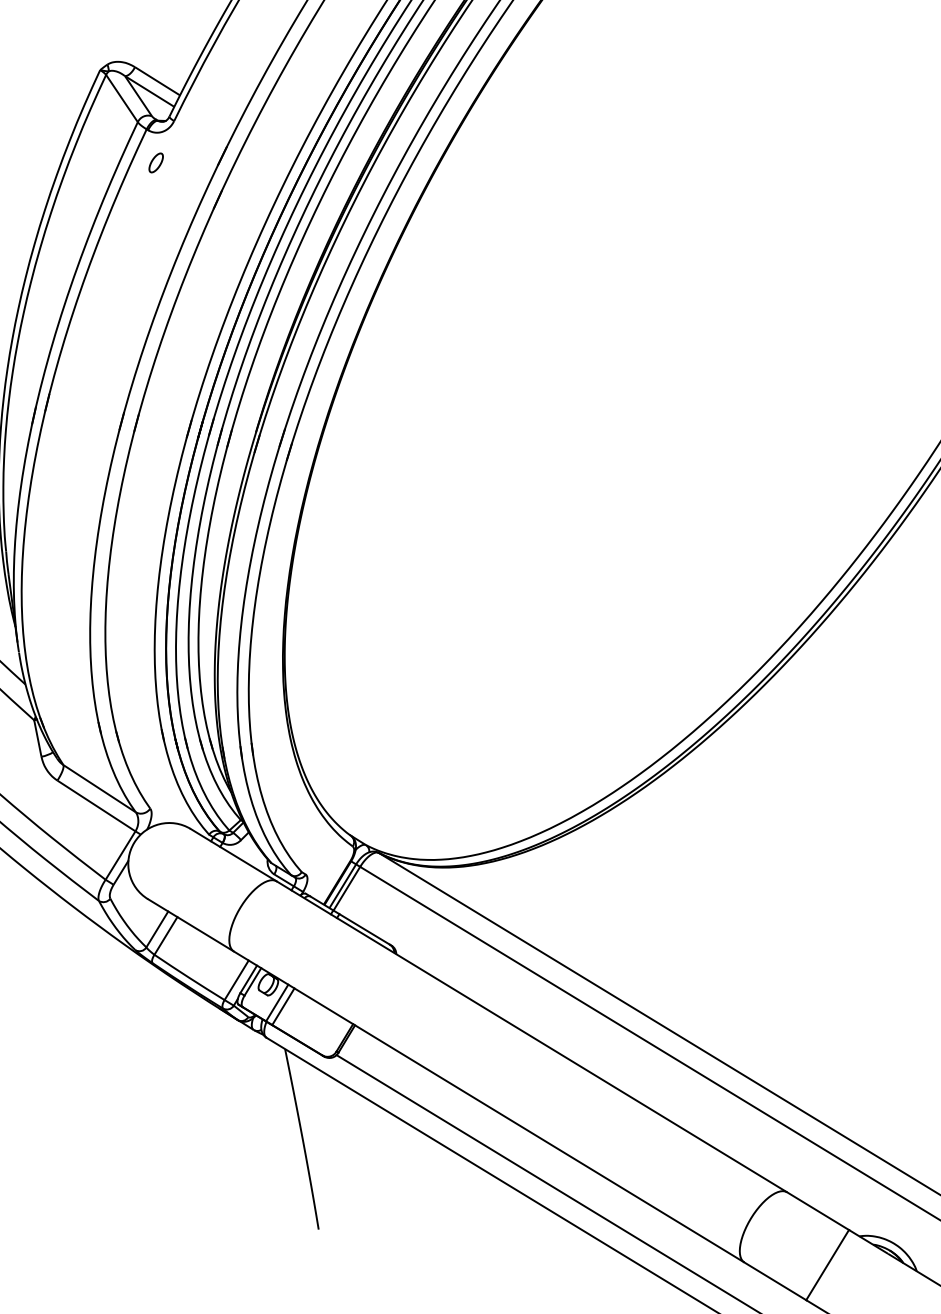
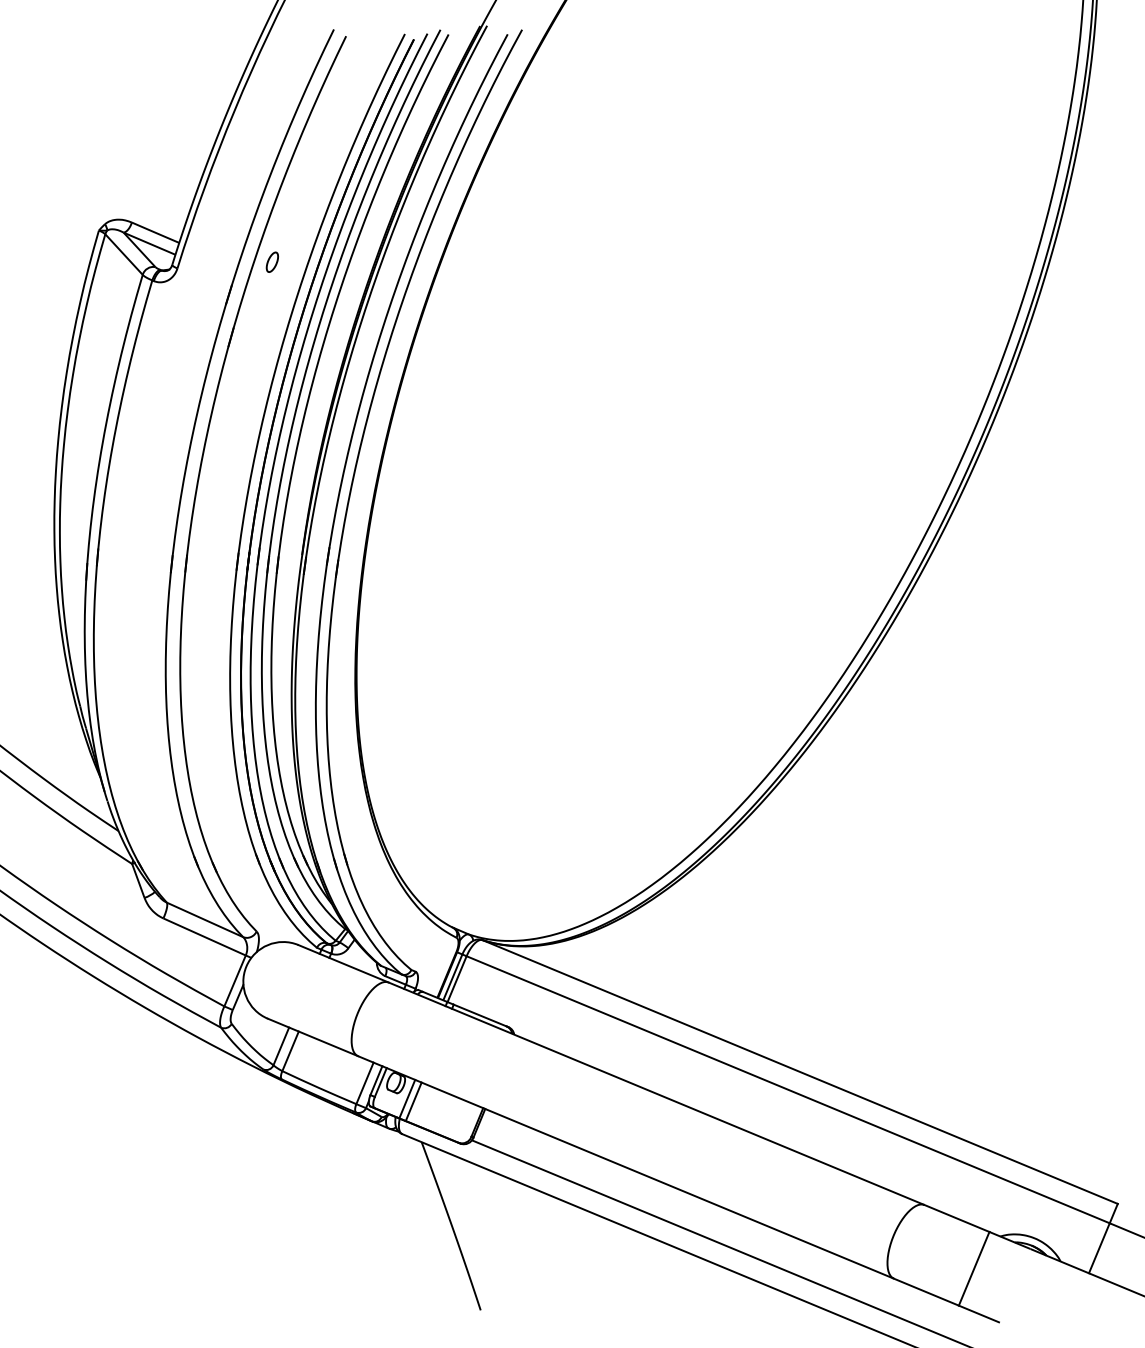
part: (155, 162) -> (271, 261), moved

